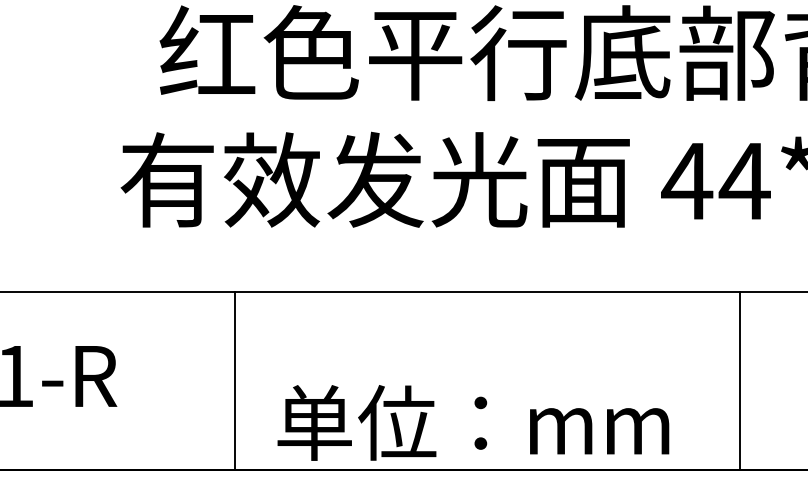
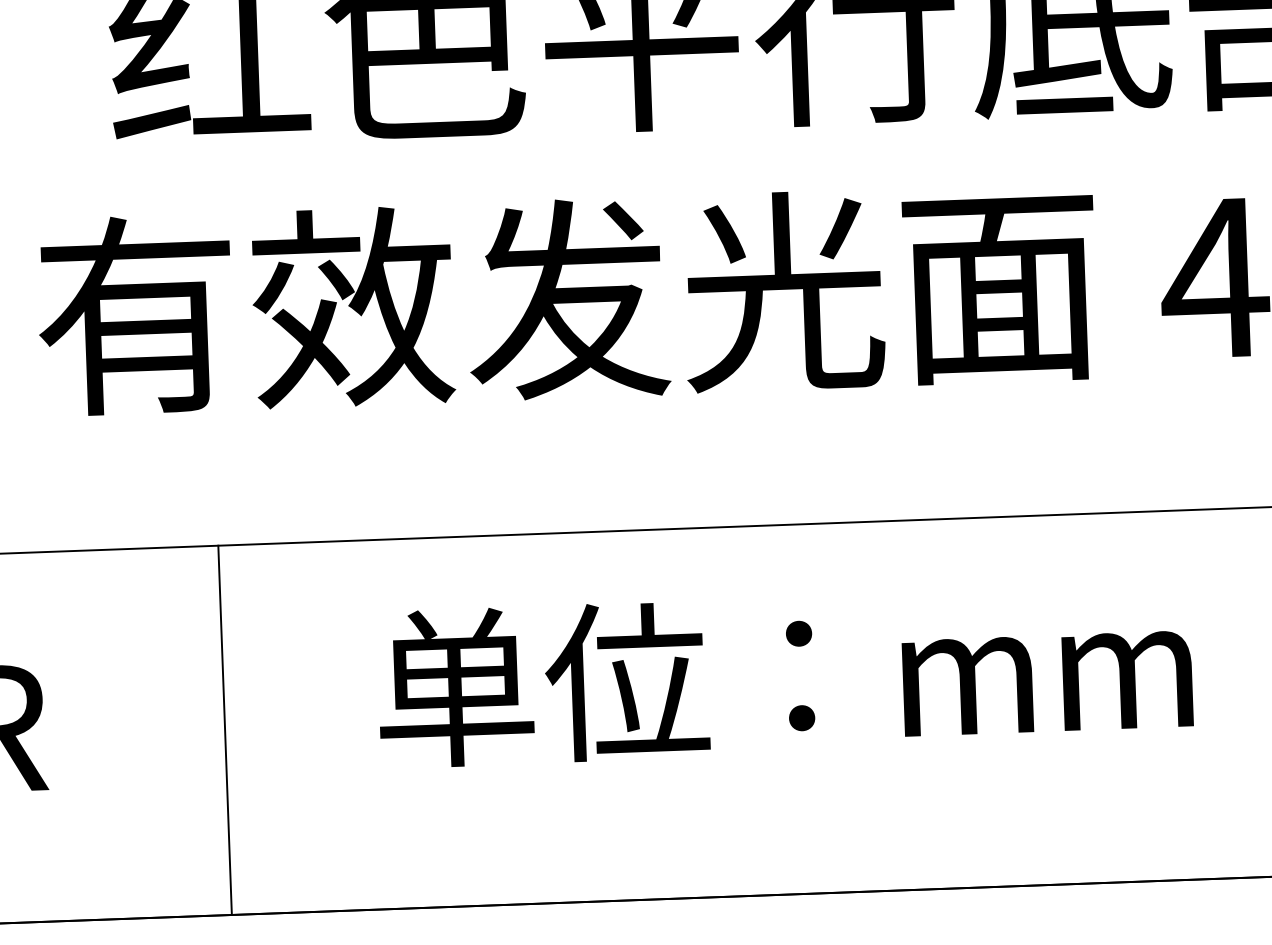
line: (235, 381) -> (226, 730), moved
text: (473, 422) -> (785, 674), moved

